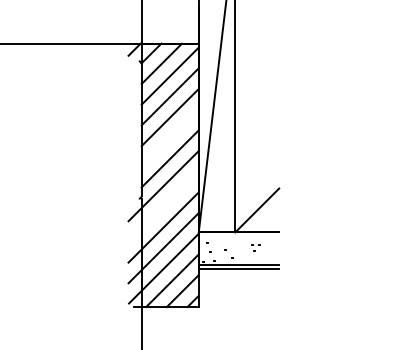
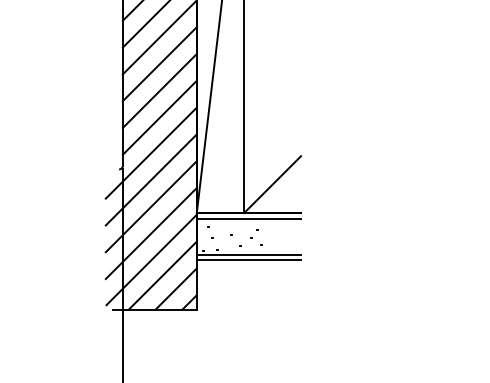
line: (169, 137) -> (158, 90), added
line: (163, 206) -> (151, 179), added
line: (238, 236) -> (248, 218), added
part: (255, 247) -> (252, 233), moved

